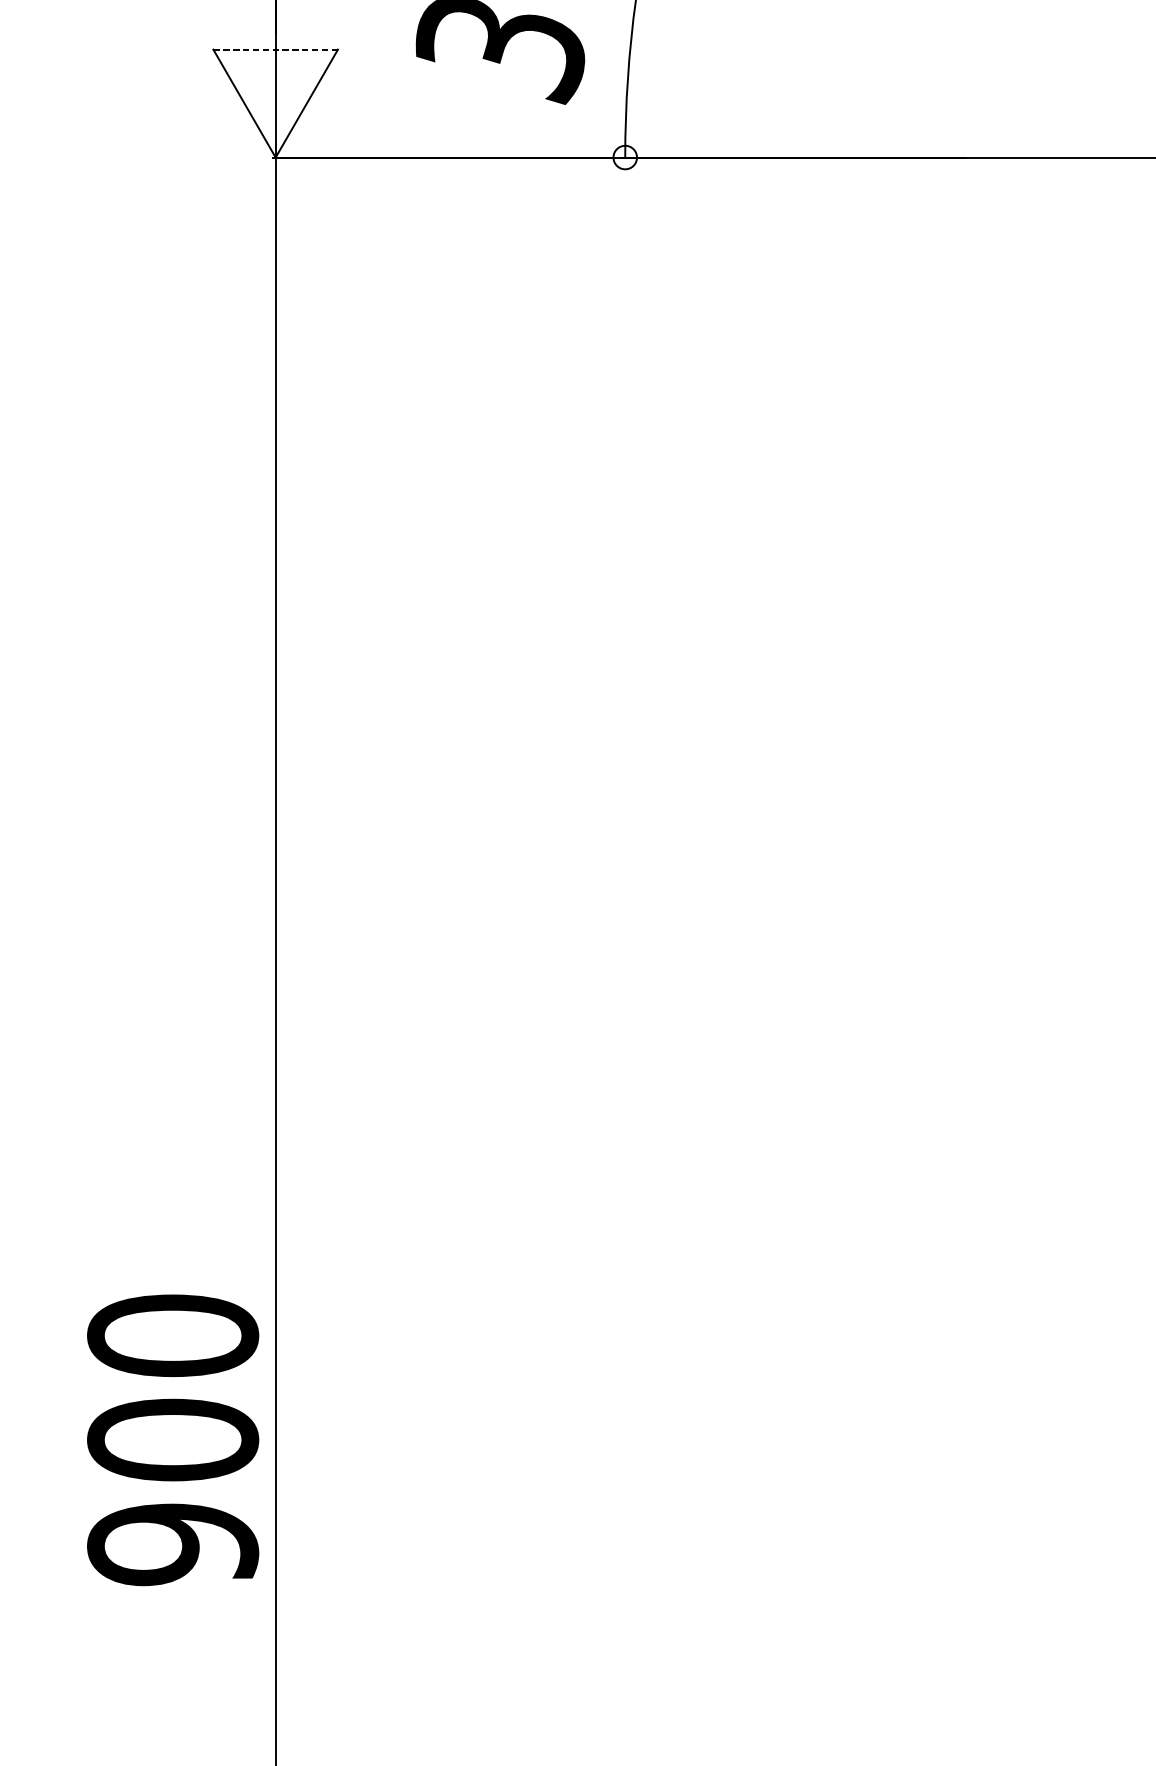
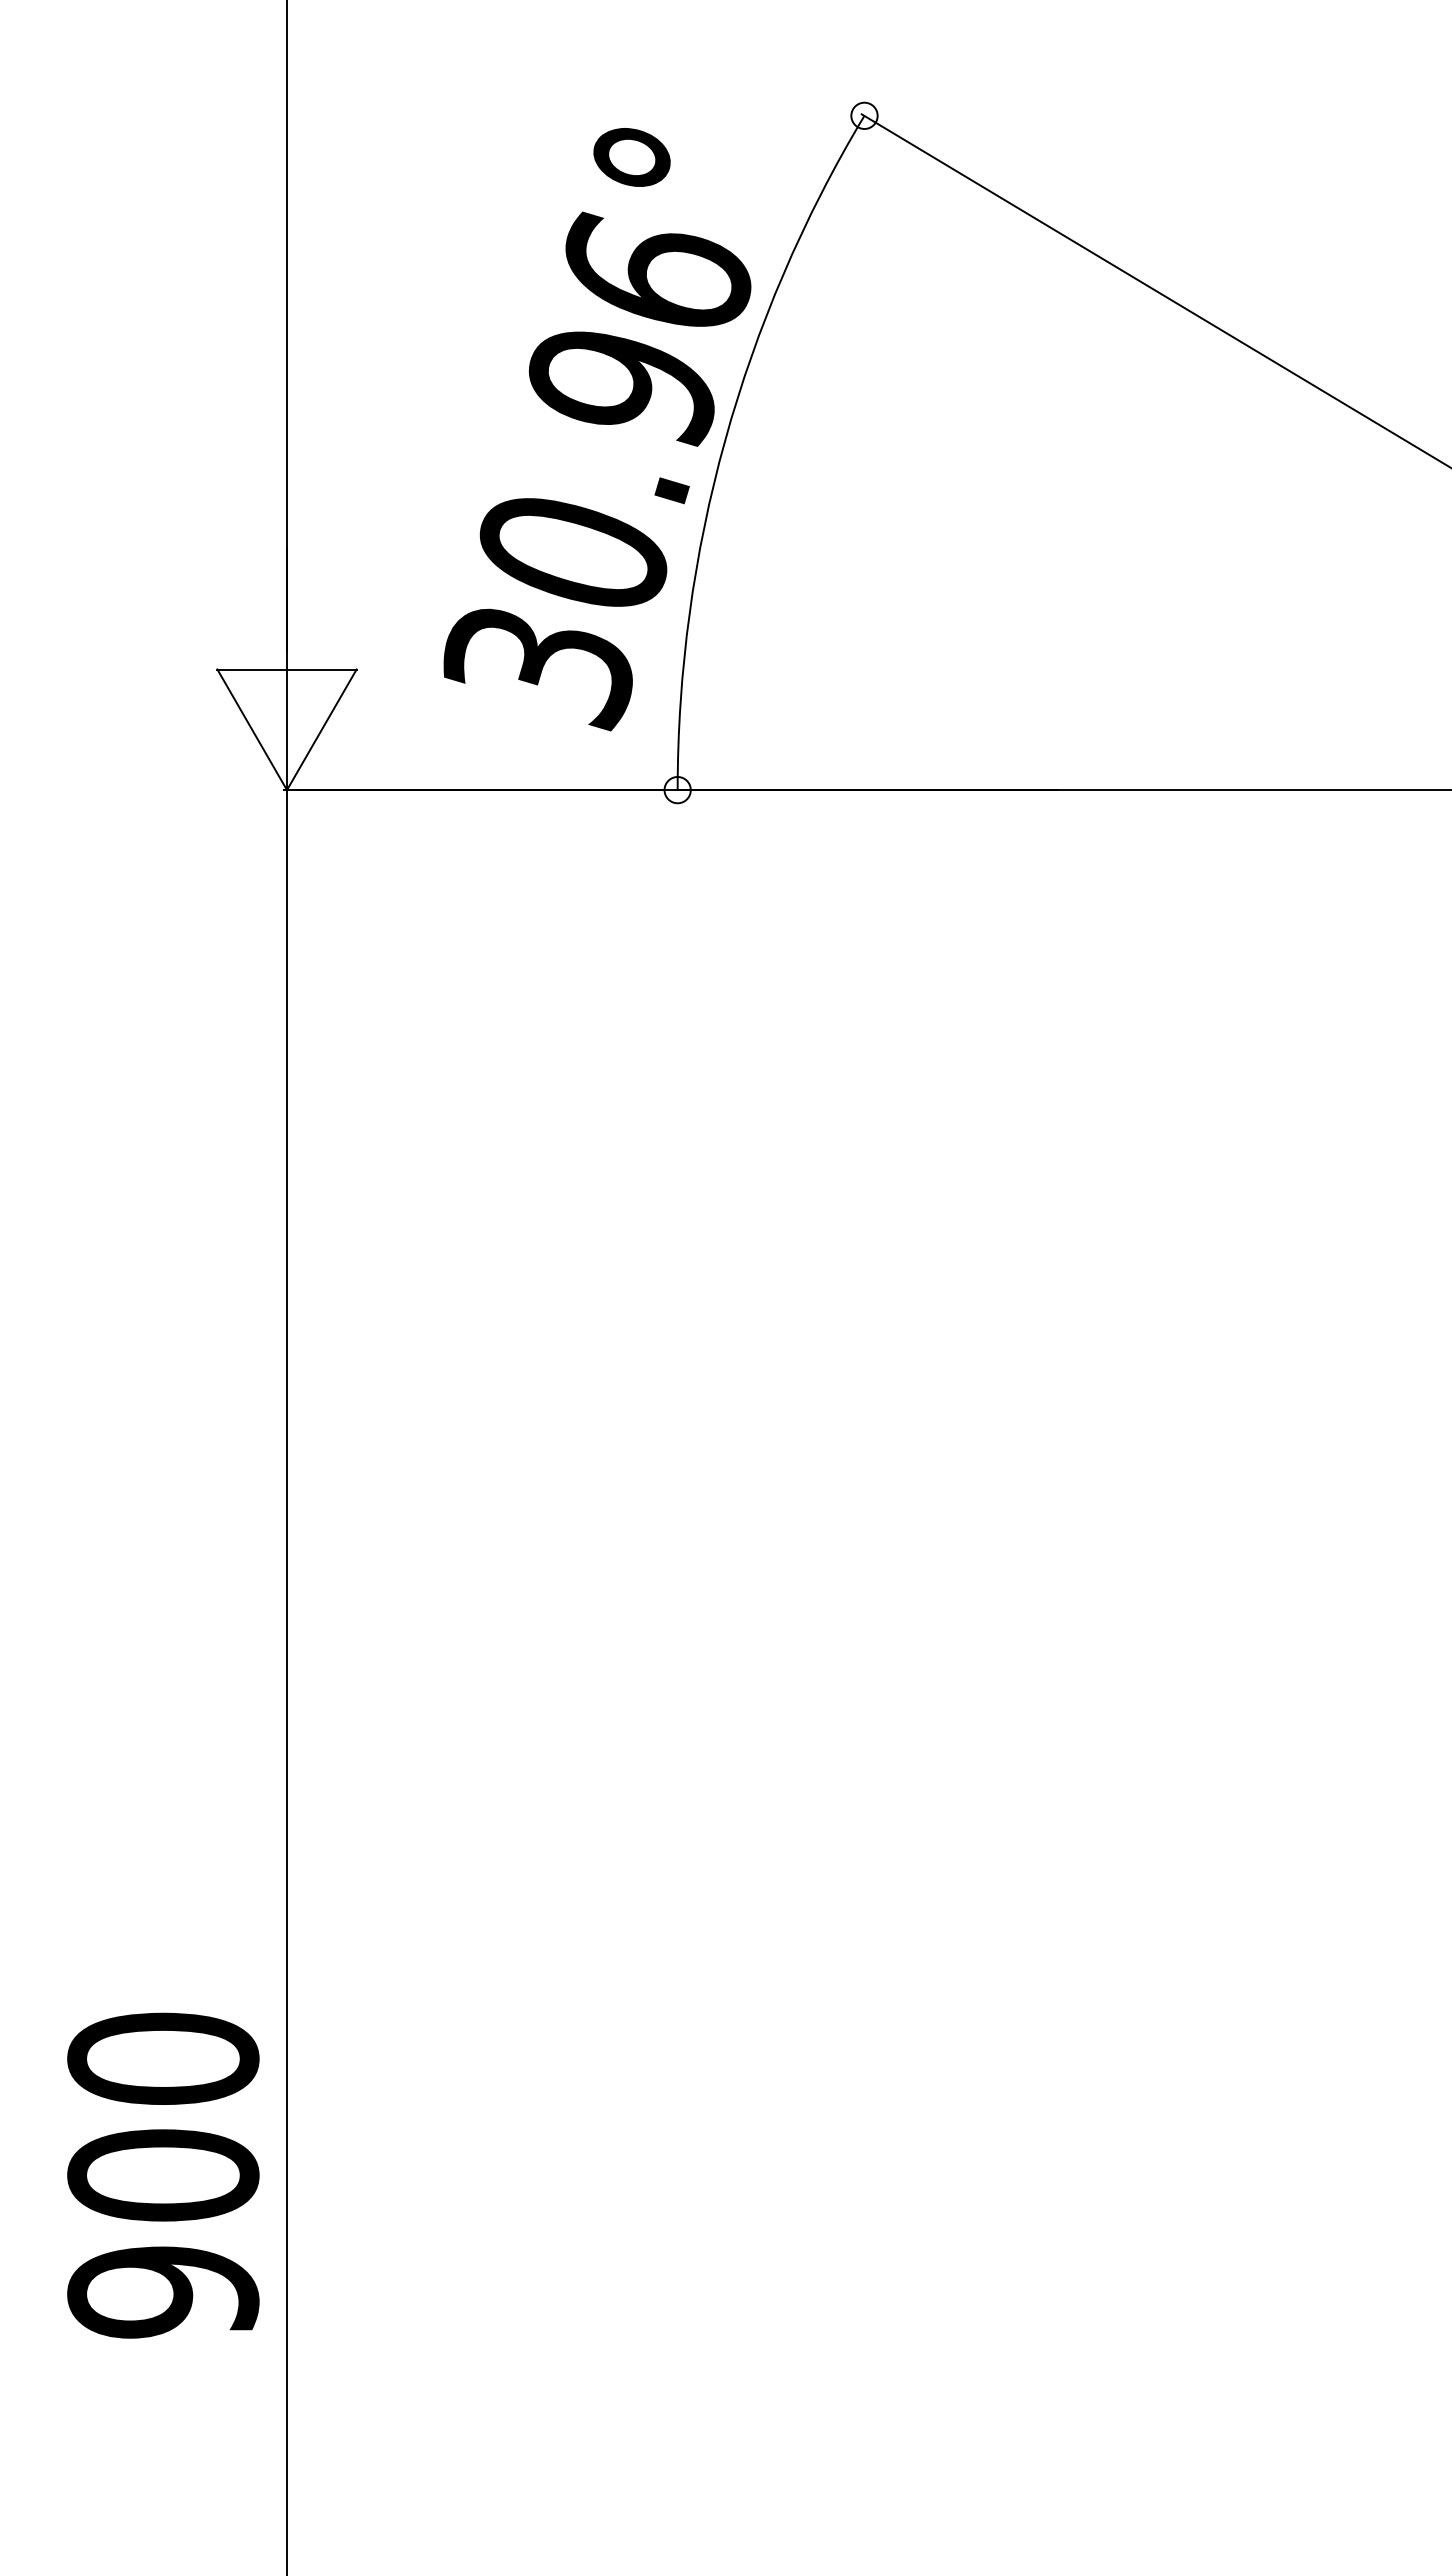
line: (276, 49) -> (287, 669), dashed -> solid
text: (173, 1440) -> (163, 2175), moved

